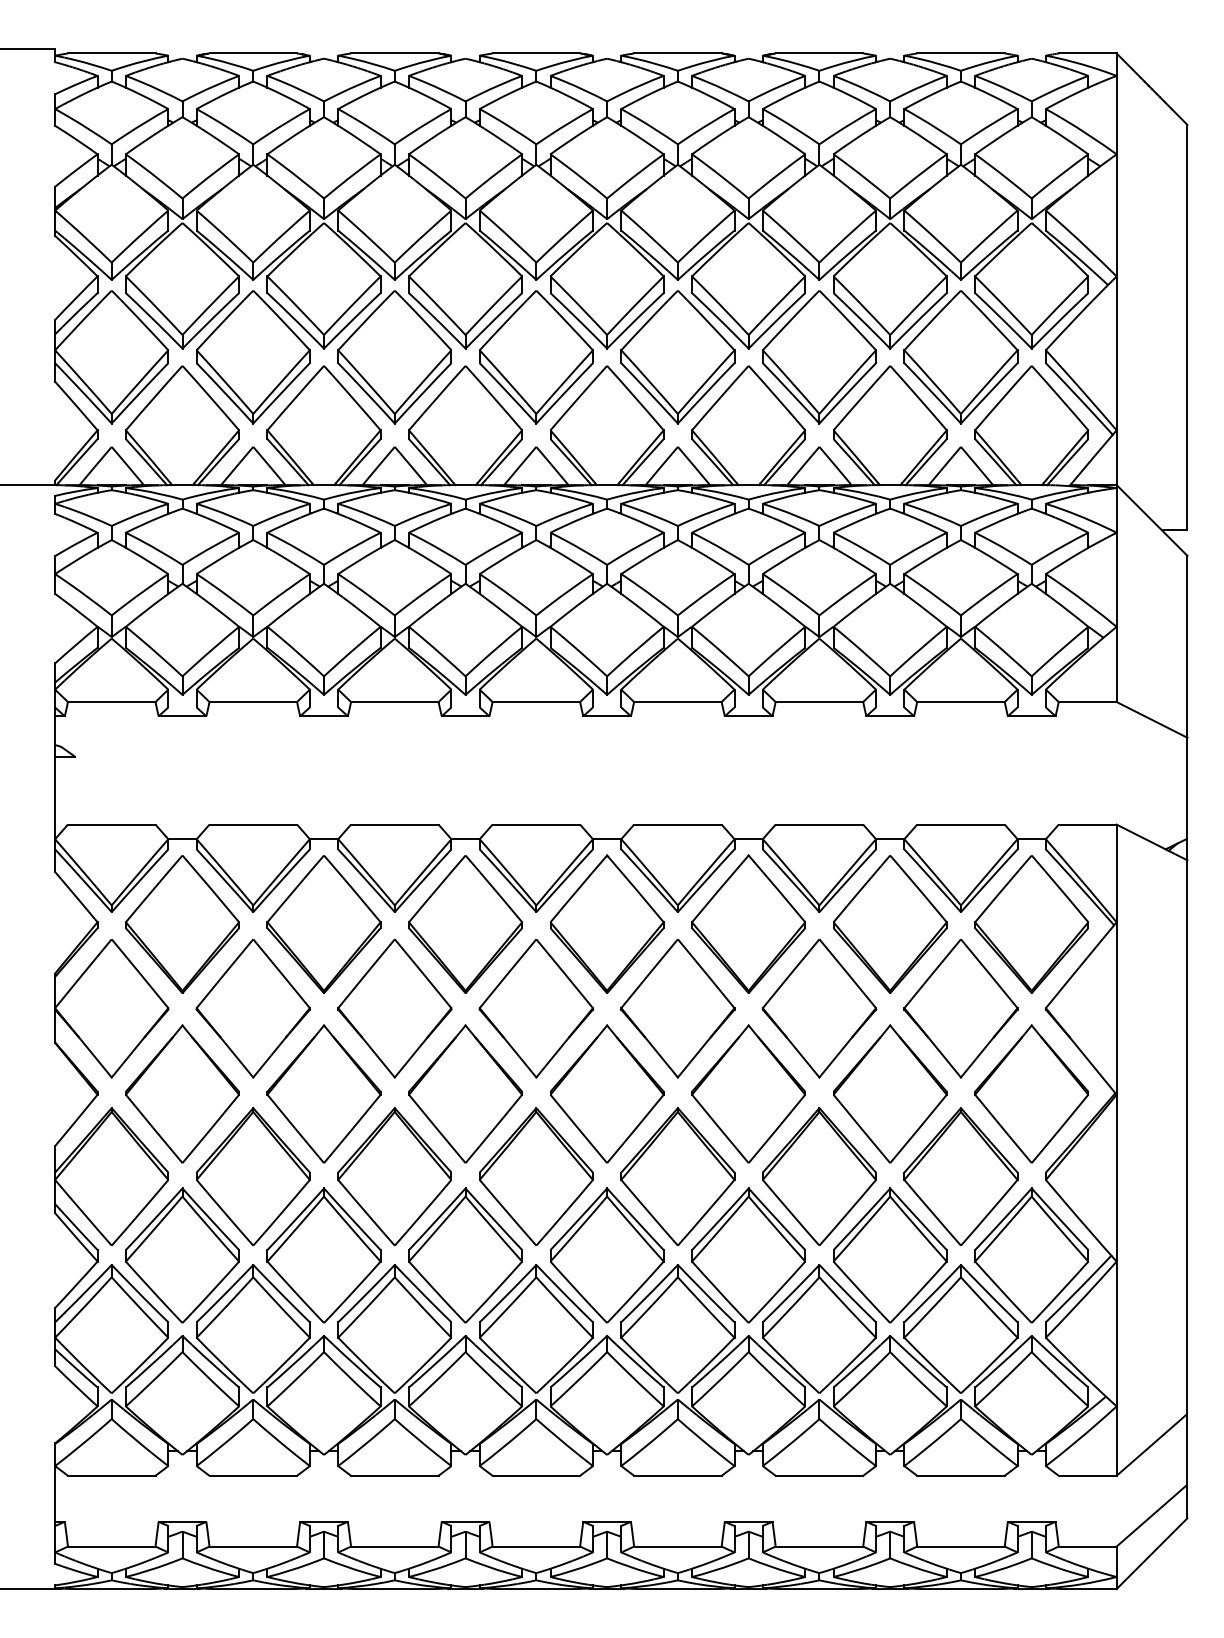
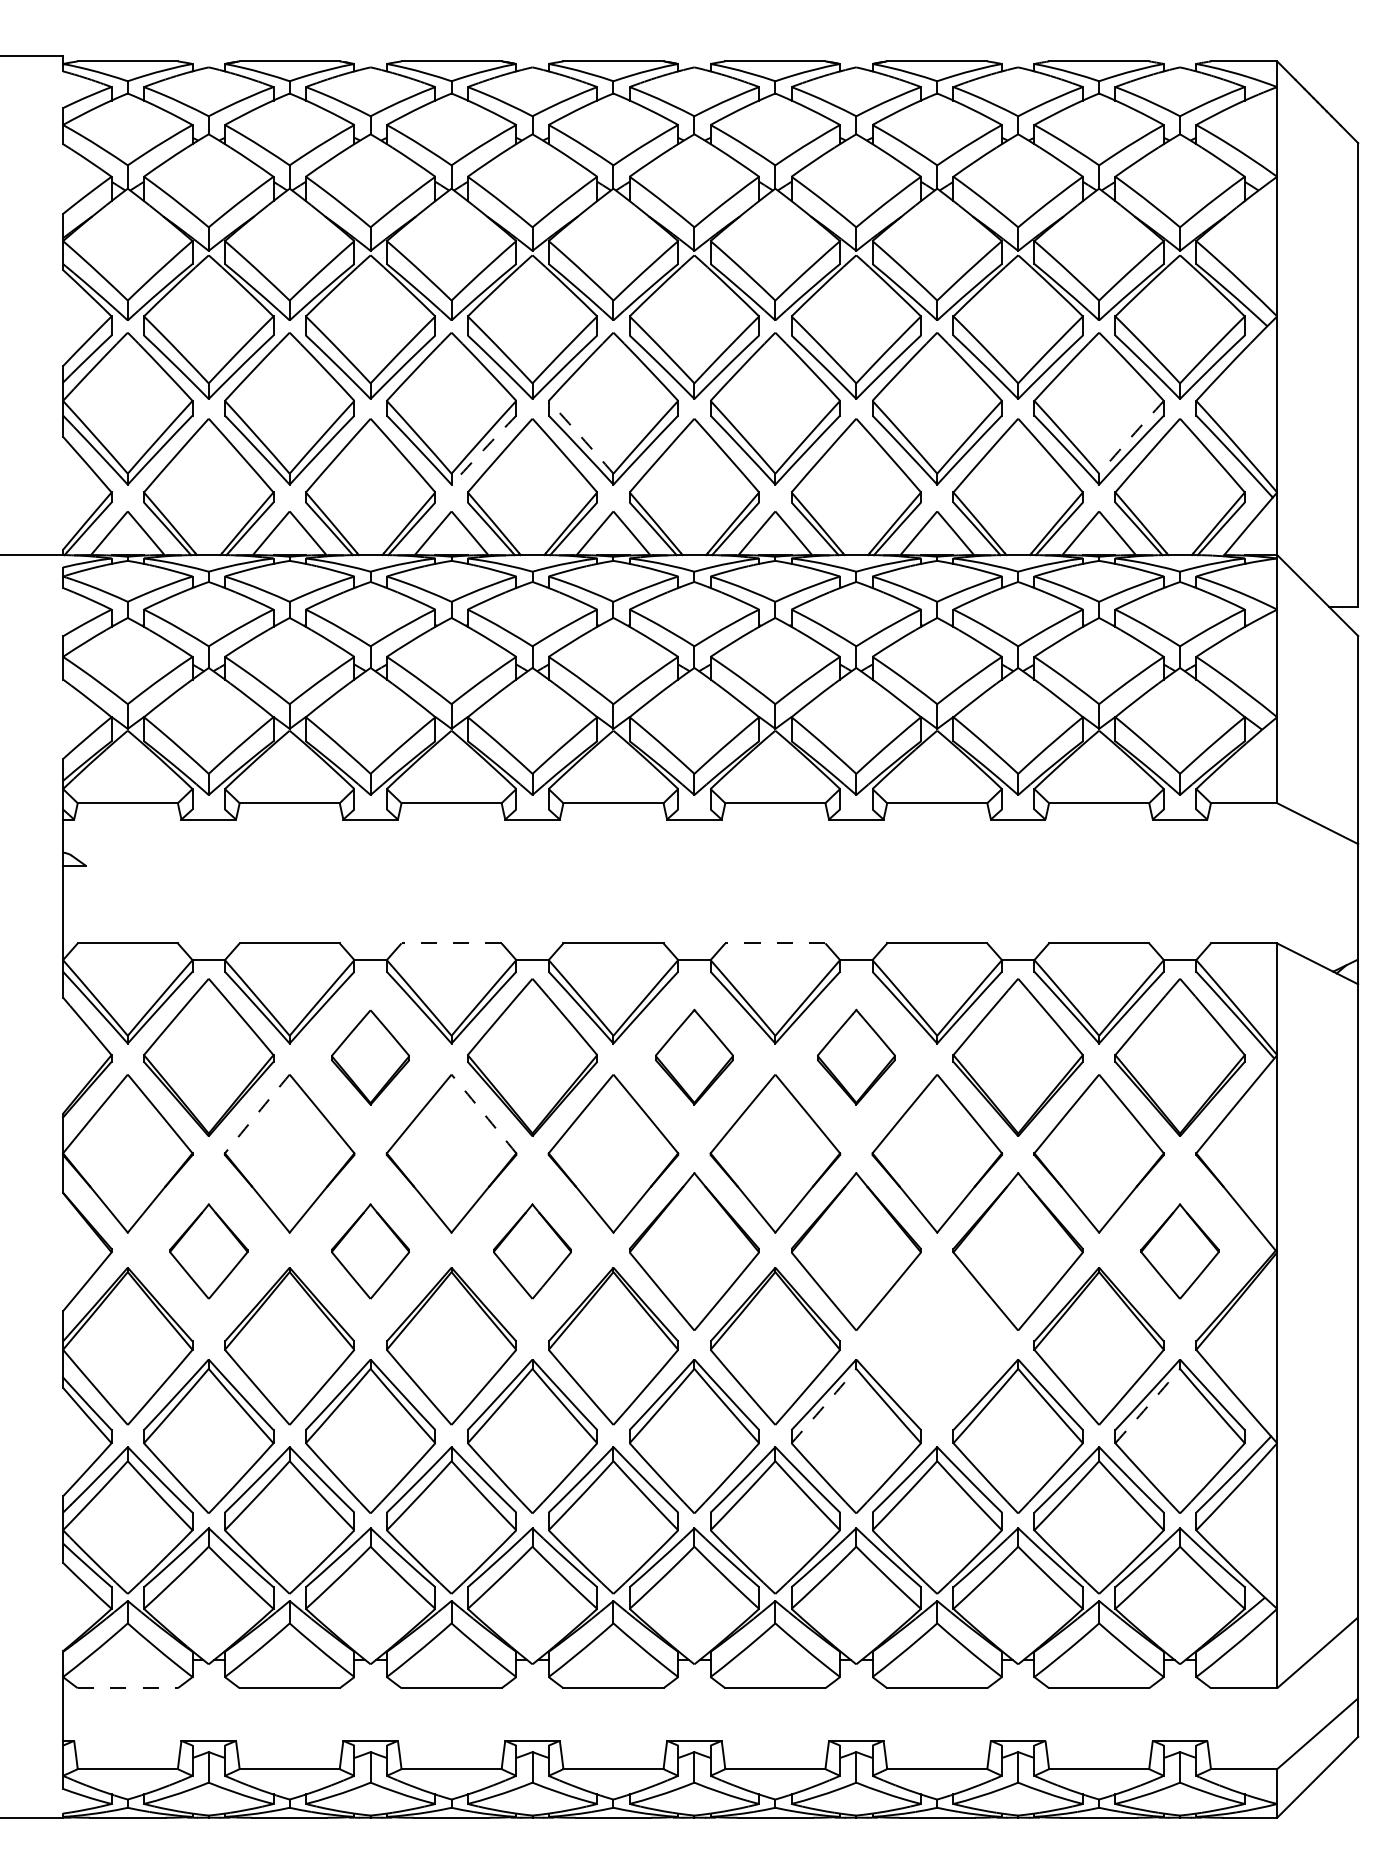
arc: (508, 382) -> (581, 437), solid -> dashed
arc: (989, 382) -> (1131, 437), solid -> dashed
arc: (422, 392) -> (483, 449), solid -> dashed
line: (394, 824) -> (451, 943), solid -> dashed
line: (677, 824) -> (774, 943), solid -> dashed
part: (607, 923) -> (694, 1056), size x0.6
part: (748, 923) -> (856, 1056), size x0.6
part: (323, 924) -> (370, 1057), size x0.6
arc: (225, 973) -> (257, 1113), solid -> dashed
arc: (423, 973) -> (484, 1113), solid -> dashed
part: (182, 1093) -> (208, 1251), size x0.6
part: (323, 1093) -> (370, 1251), size x0.6
part: (465, 1093) -> (532, 1251), size x0.6
part: (1031, 1093) -> (1179, 1251), size x0.6
part: (819, 1177) -> (937, 1346), removed
arc: (720, 1229) -> (824, 1406), solid -> dashed
arc: (1003, 1229) -> (1147, 1406), solid -> dashed
line: (112, 1476) -> (128, 1688), solid -> dashed

